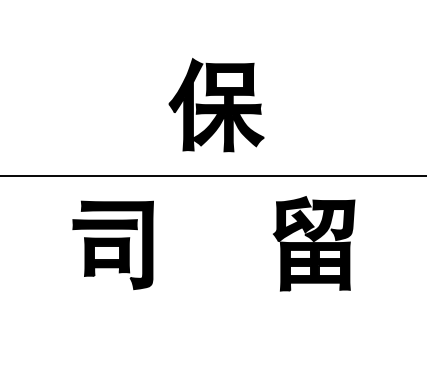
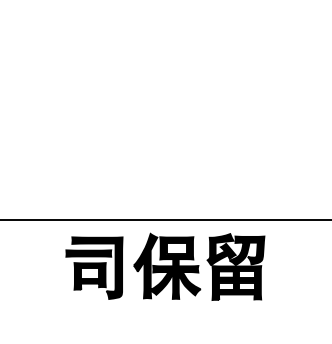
part: (216, 103) -> (167, 265), moved

